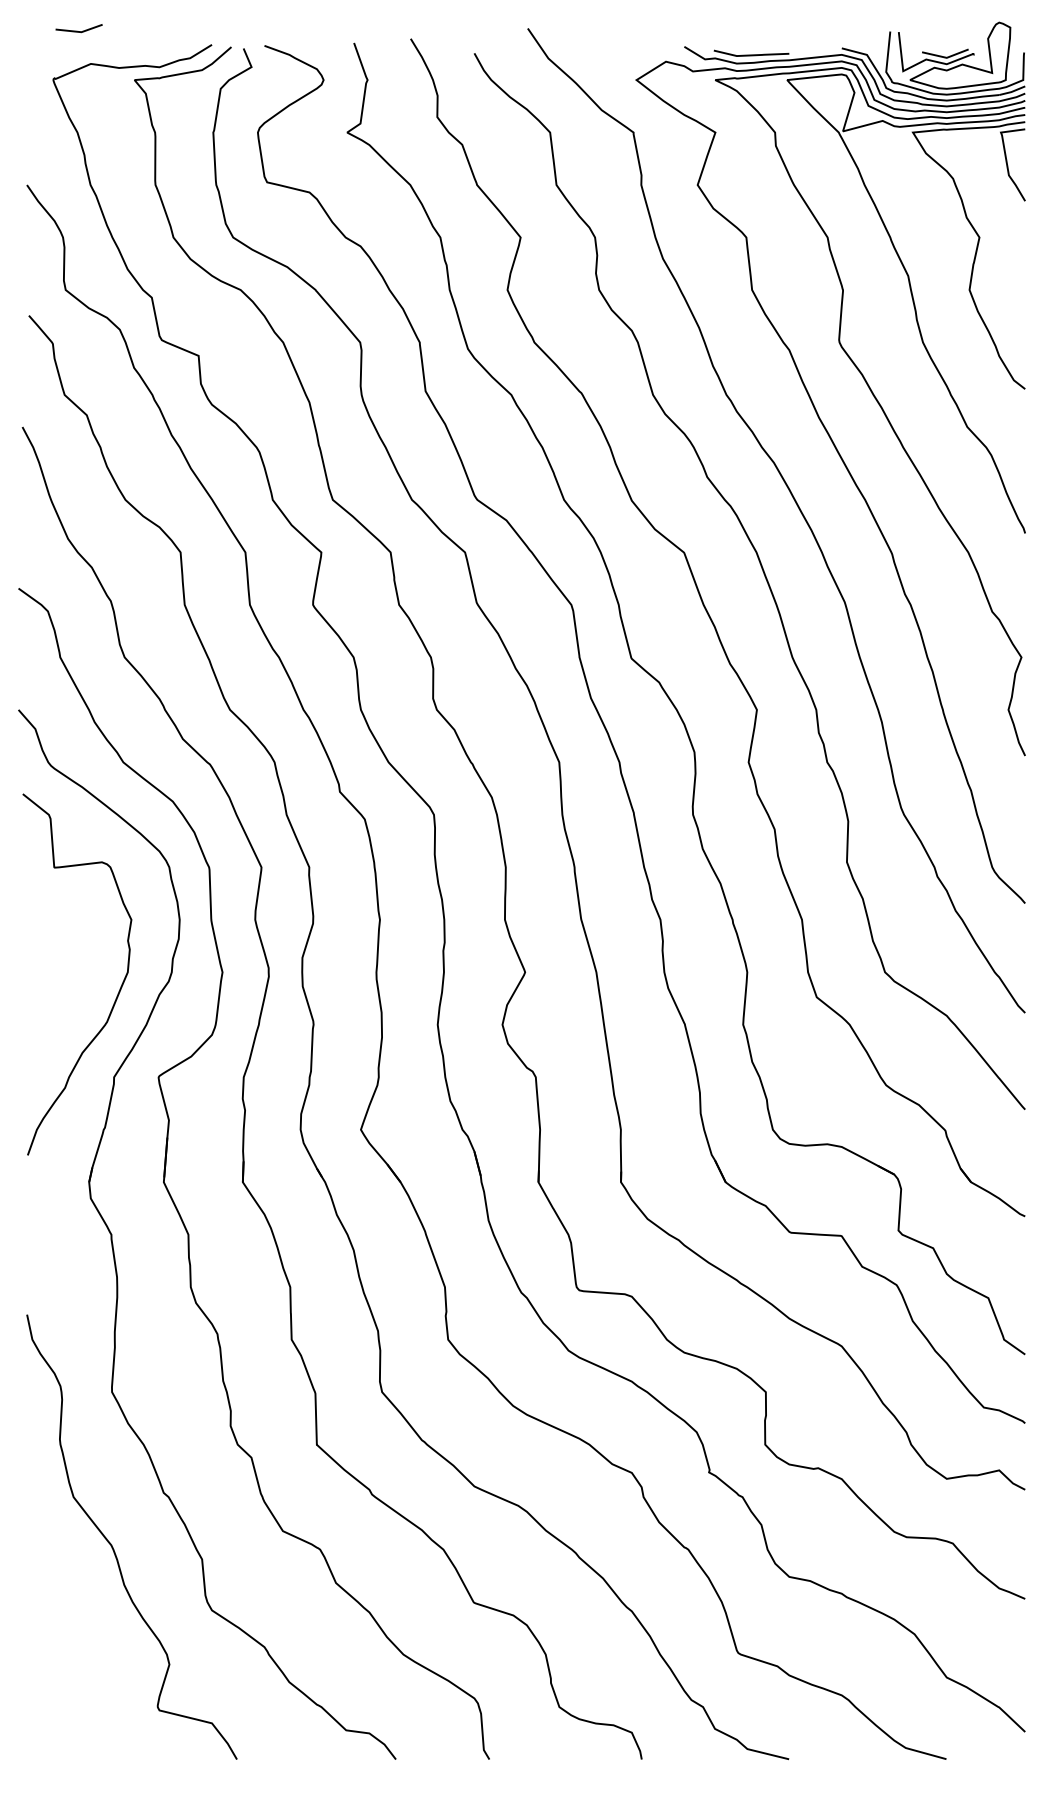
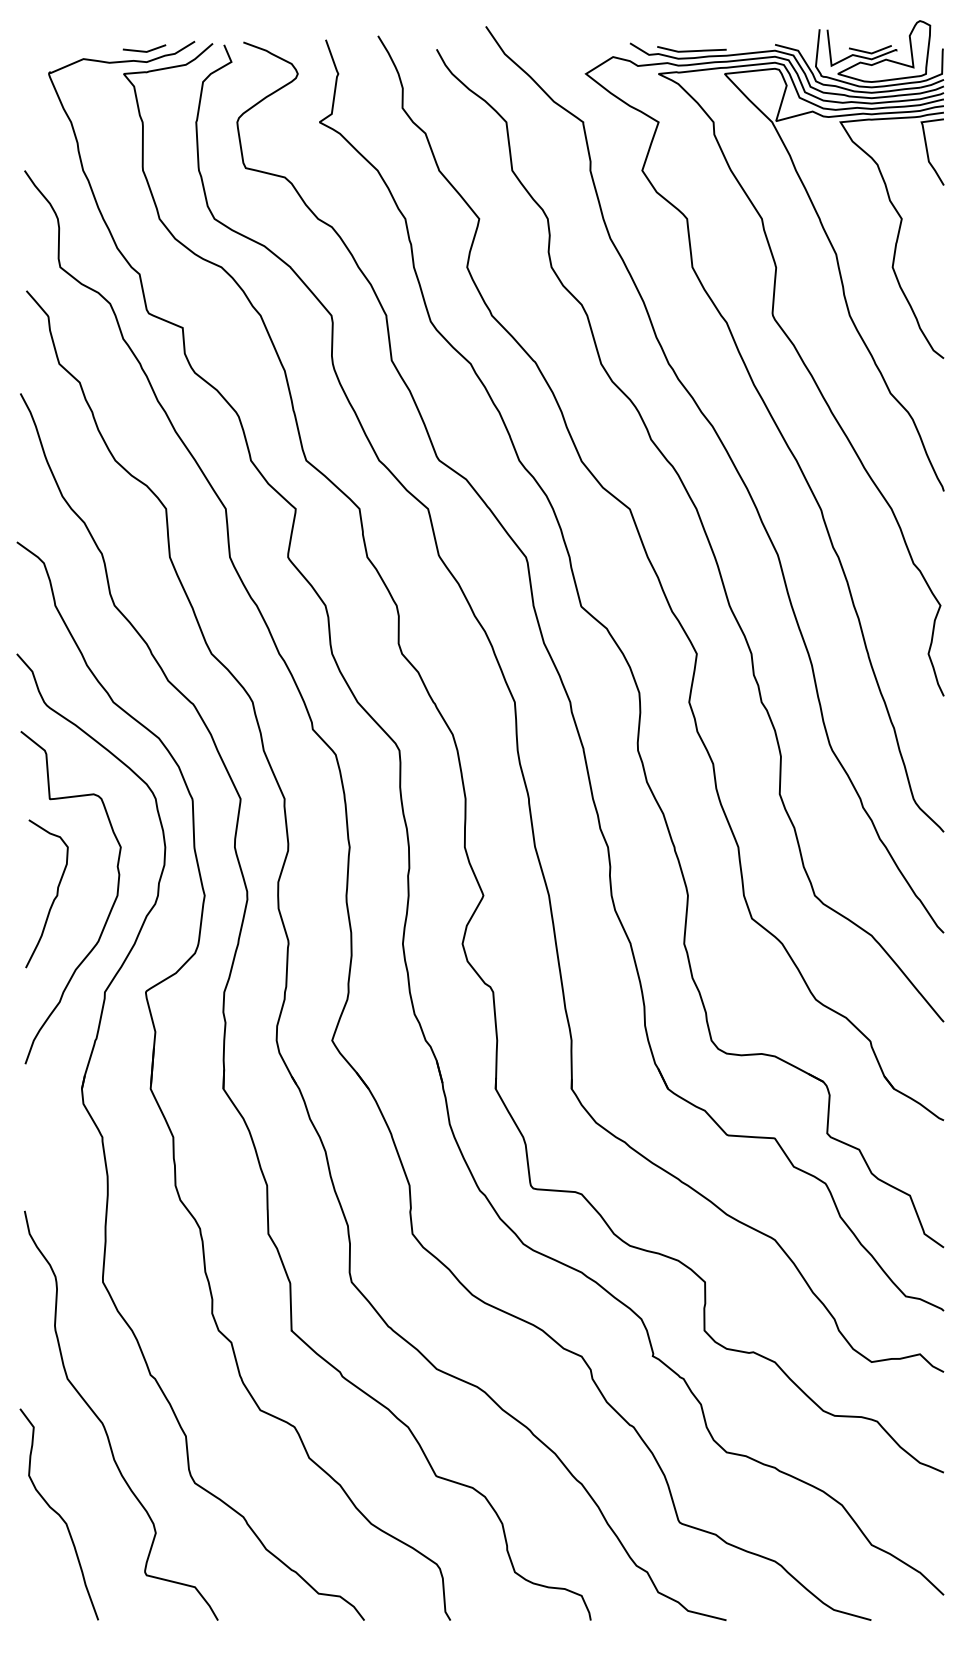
line: (77, 30) -> (143, 50), moved
curve: (59, 974) -> (54, 897), added
curve: (64, 1644) -> (59, 1514), added

